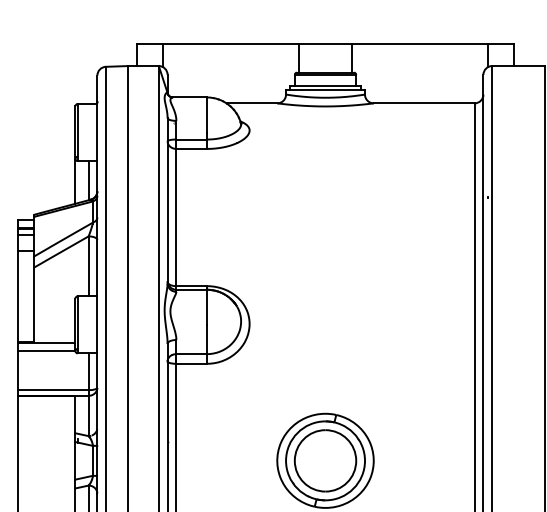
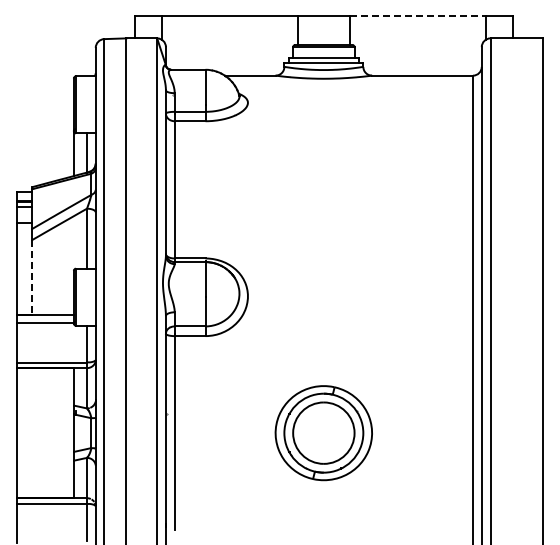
line: (420, 44) -> (418, 16), solid -> dashed
line: (34, 305) -> (32, 277), solid -> dashed

